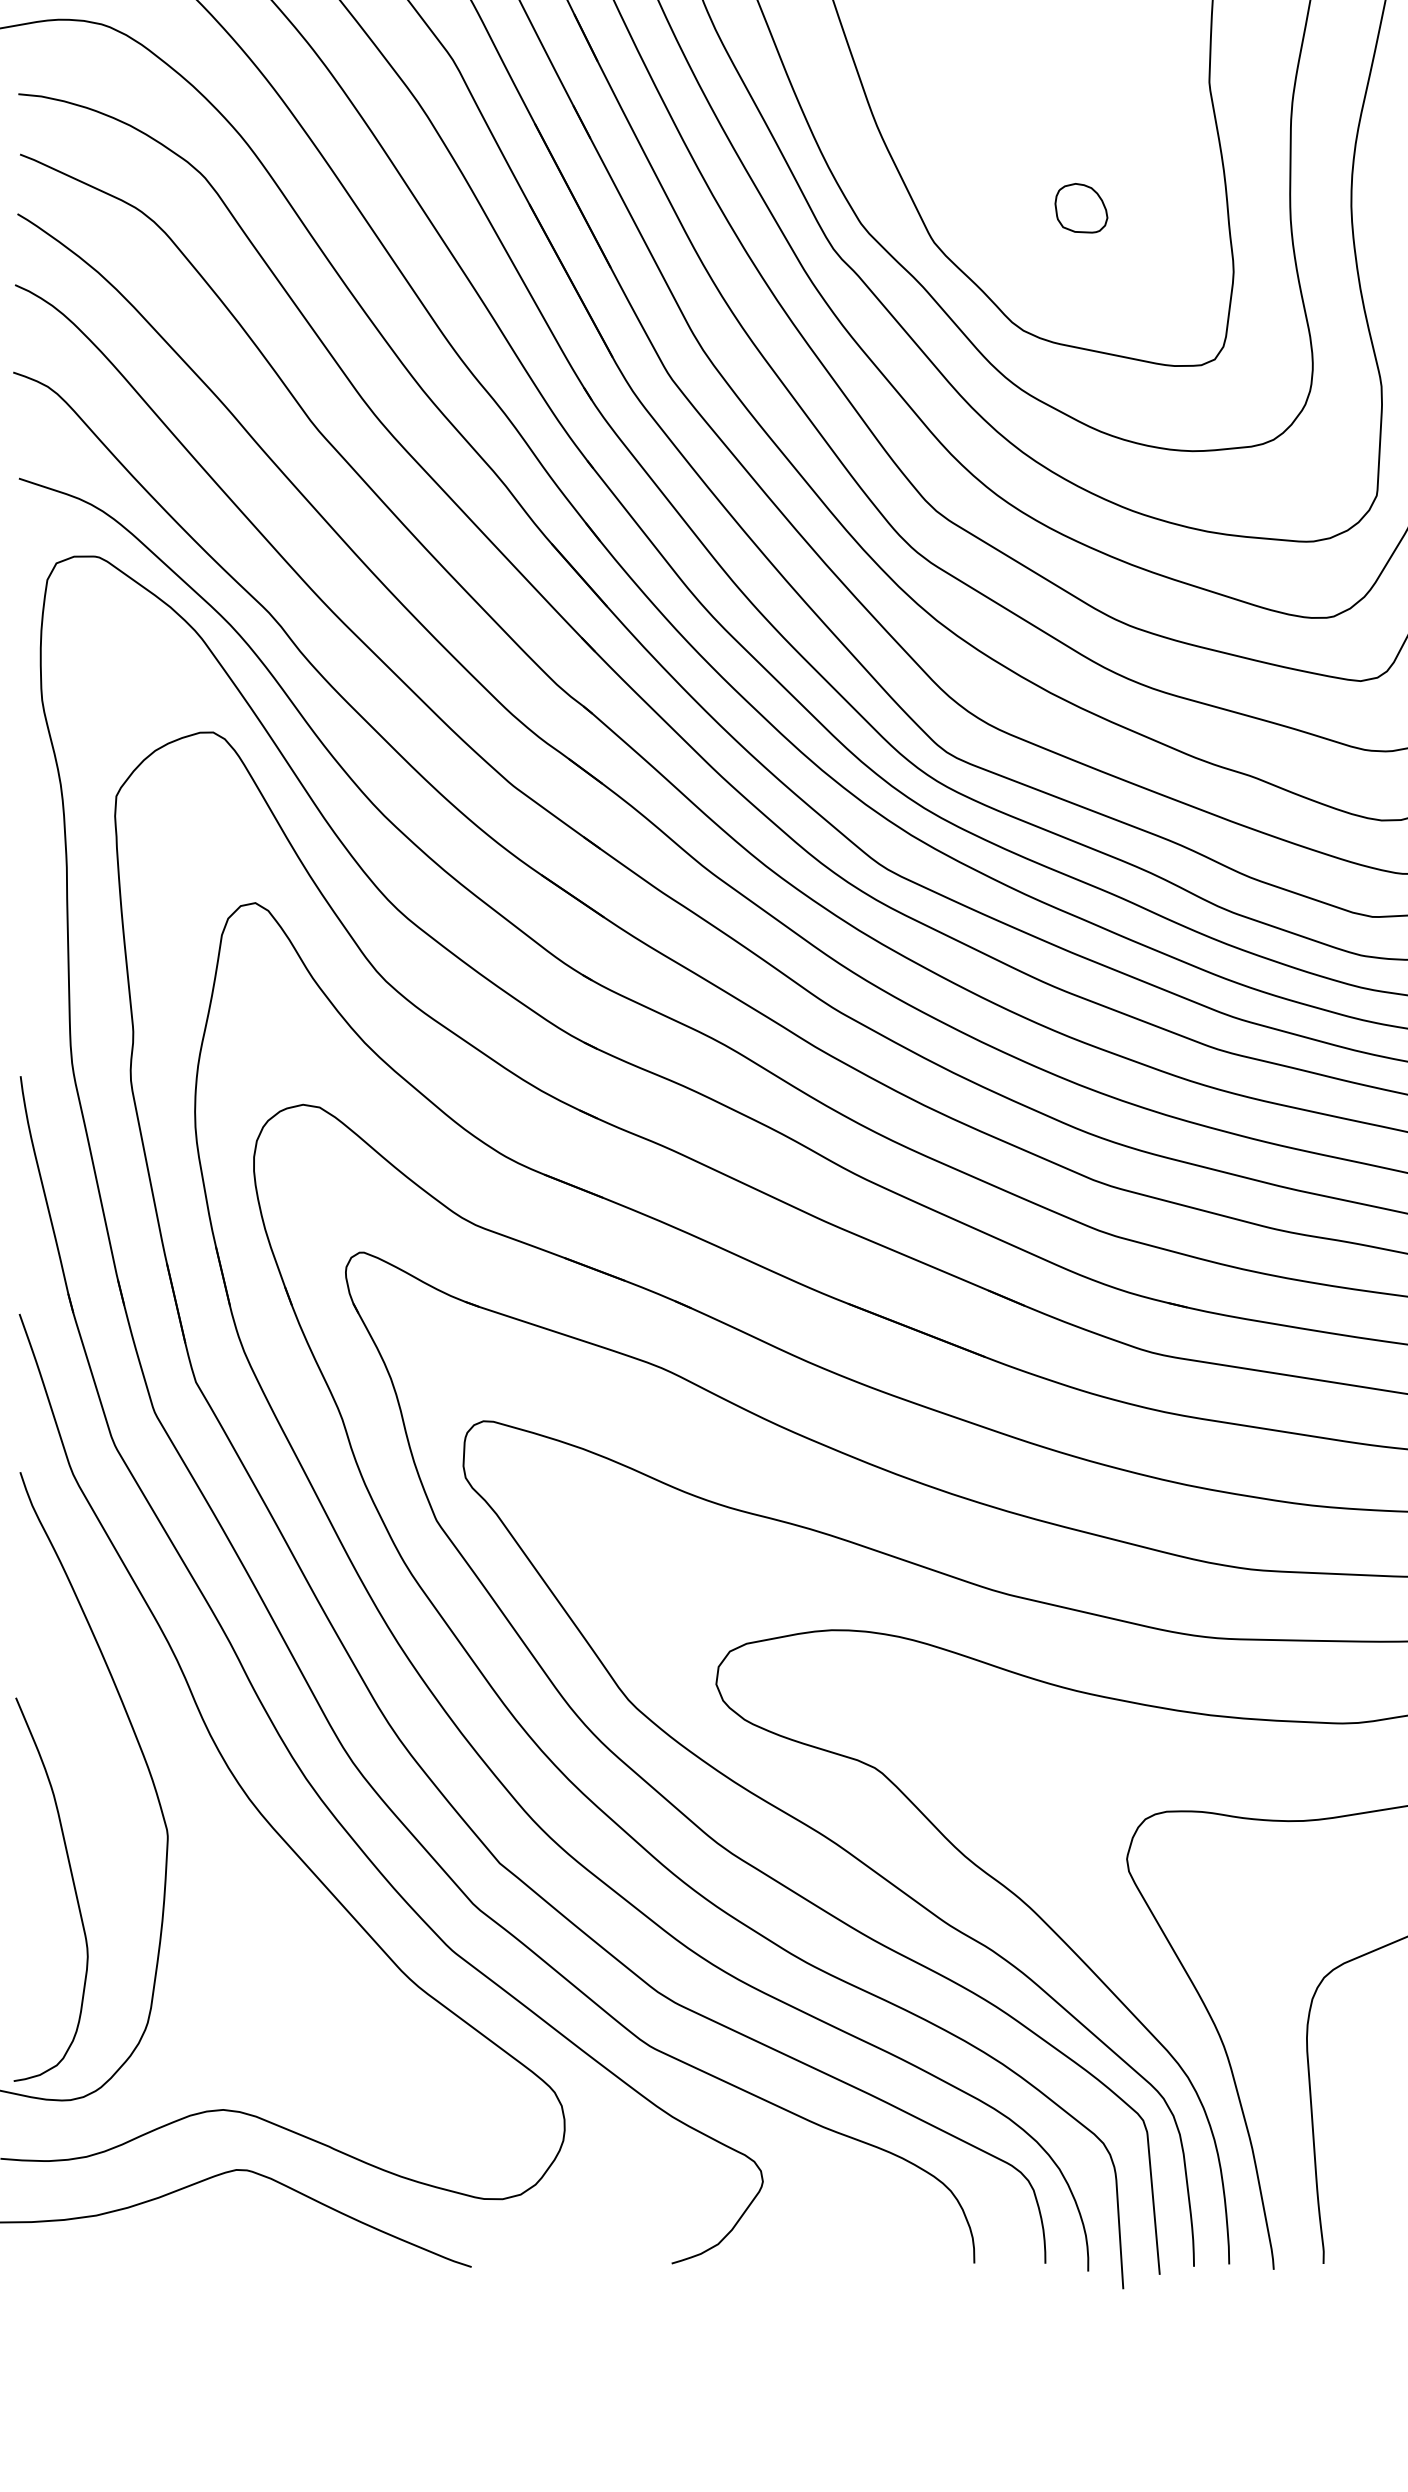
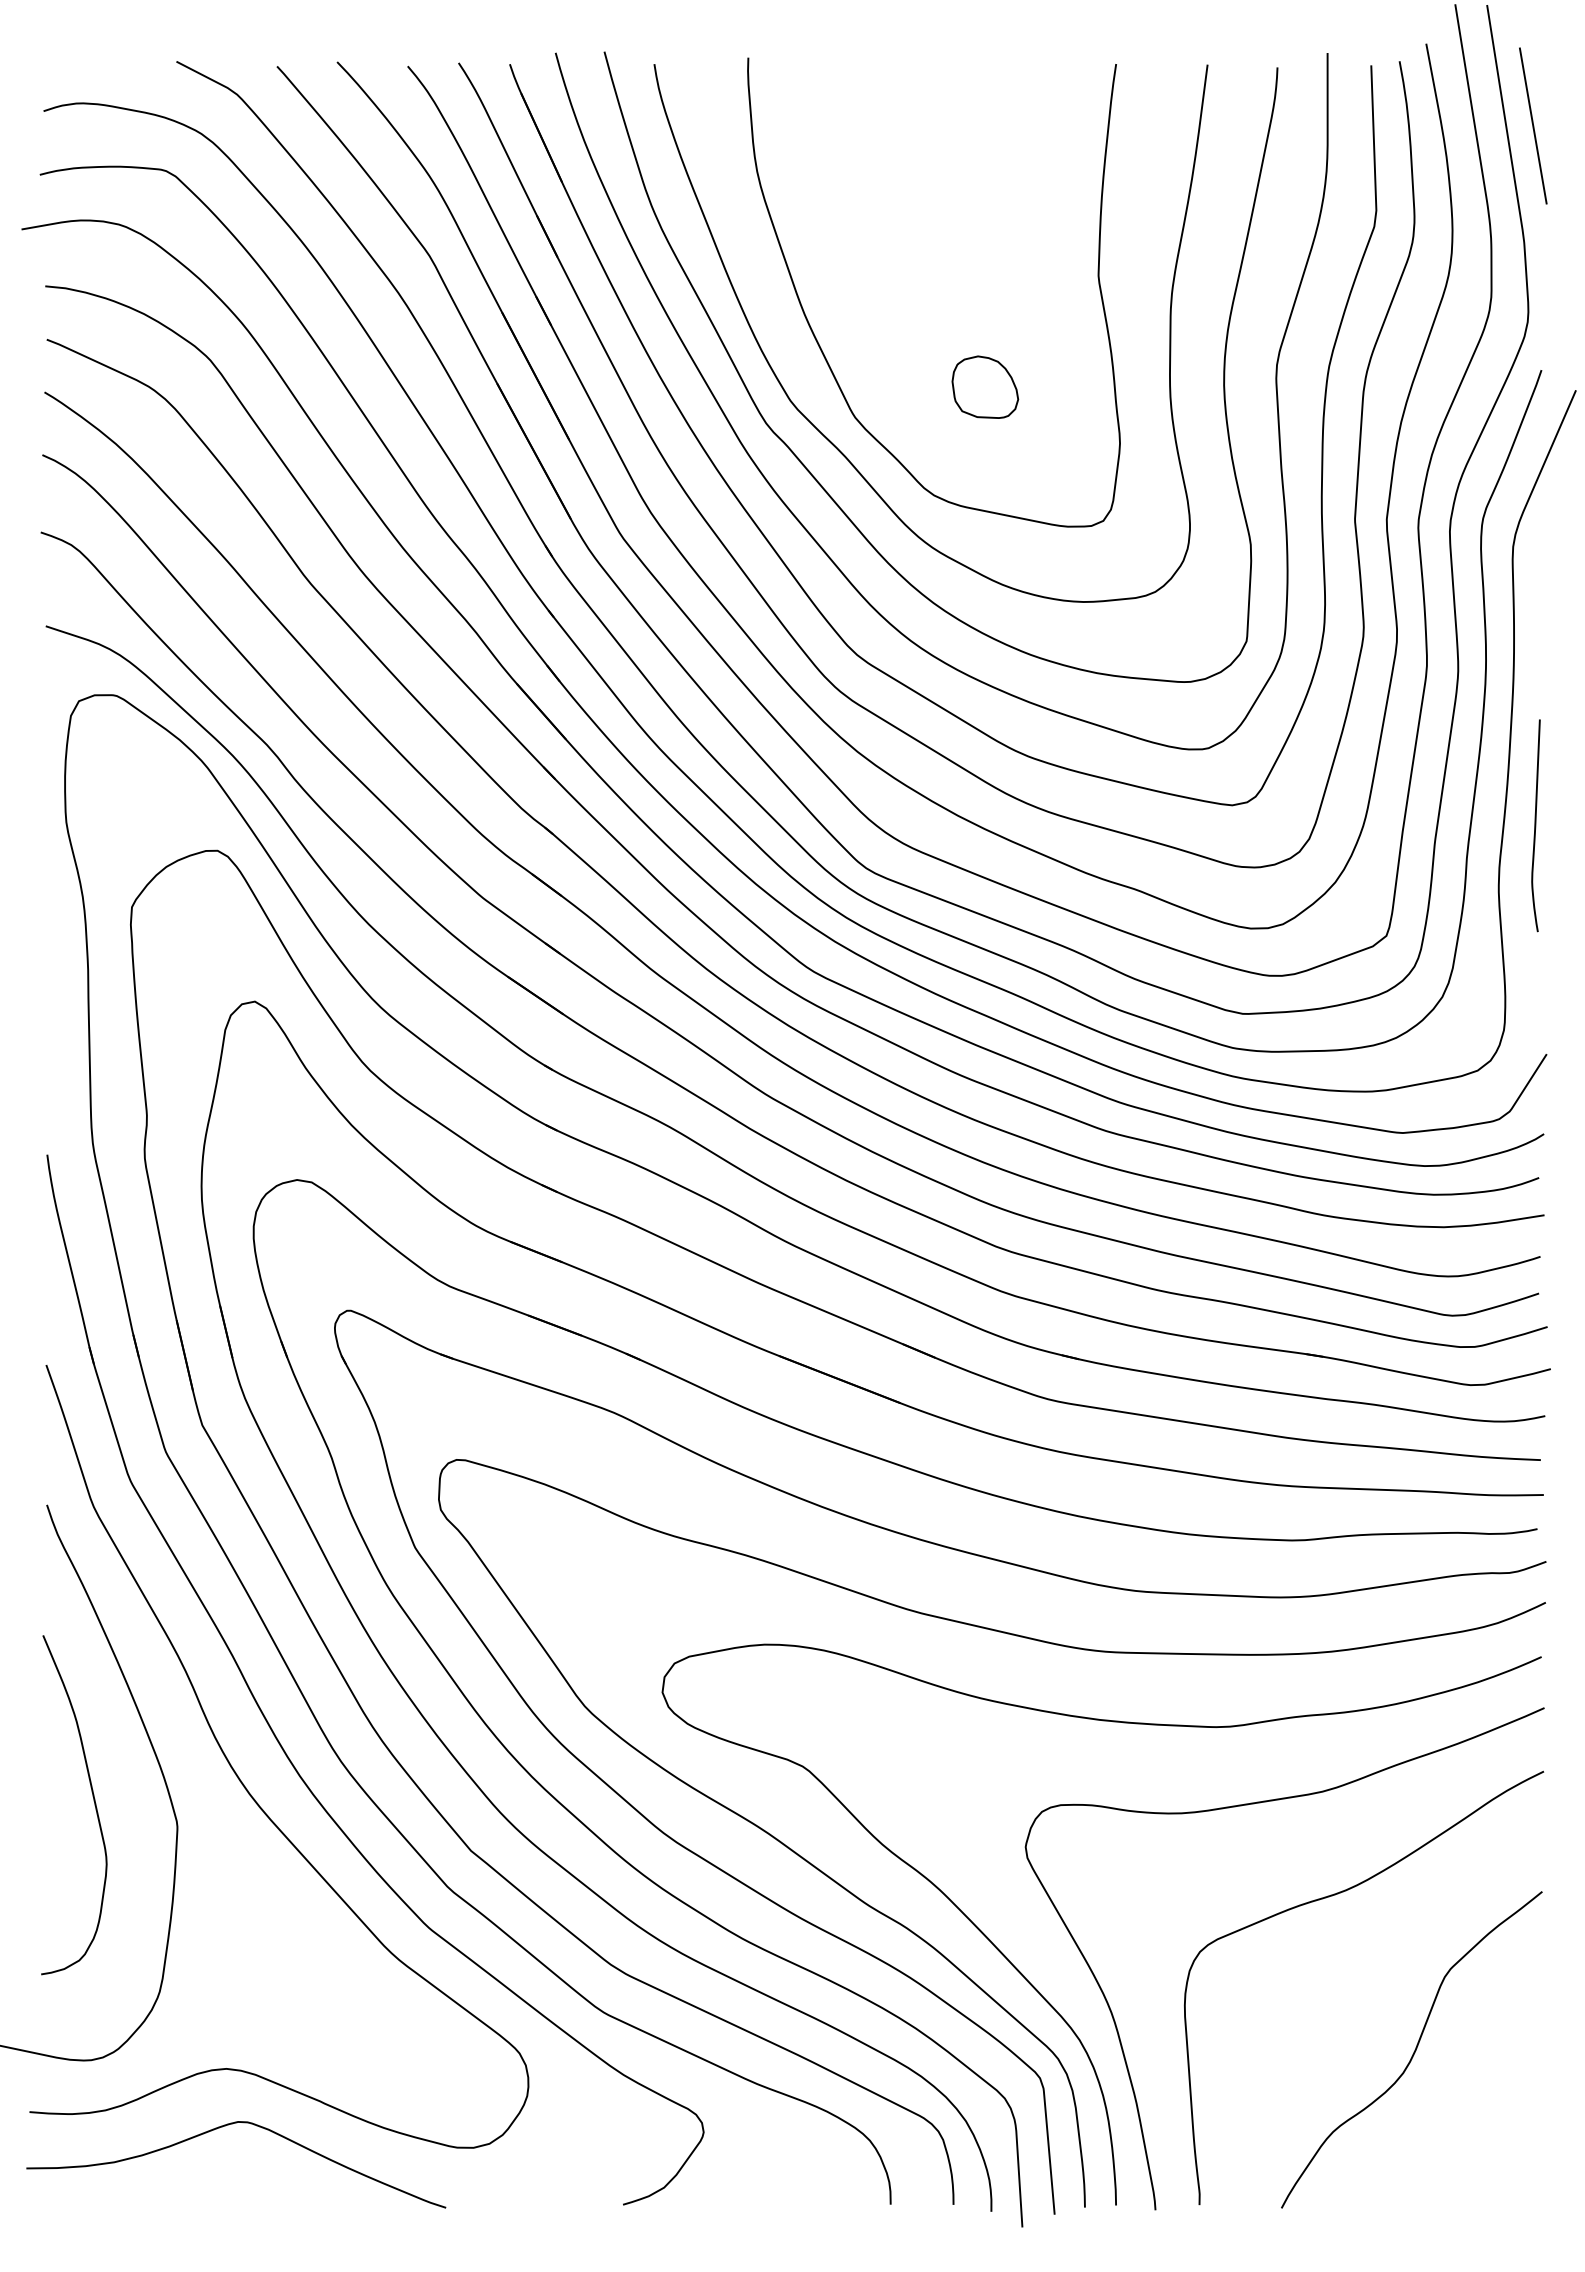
part: (1081, 207) -> (985, 386), size x1.43
curve: (72, 1885) -> (93, 1801), moved

